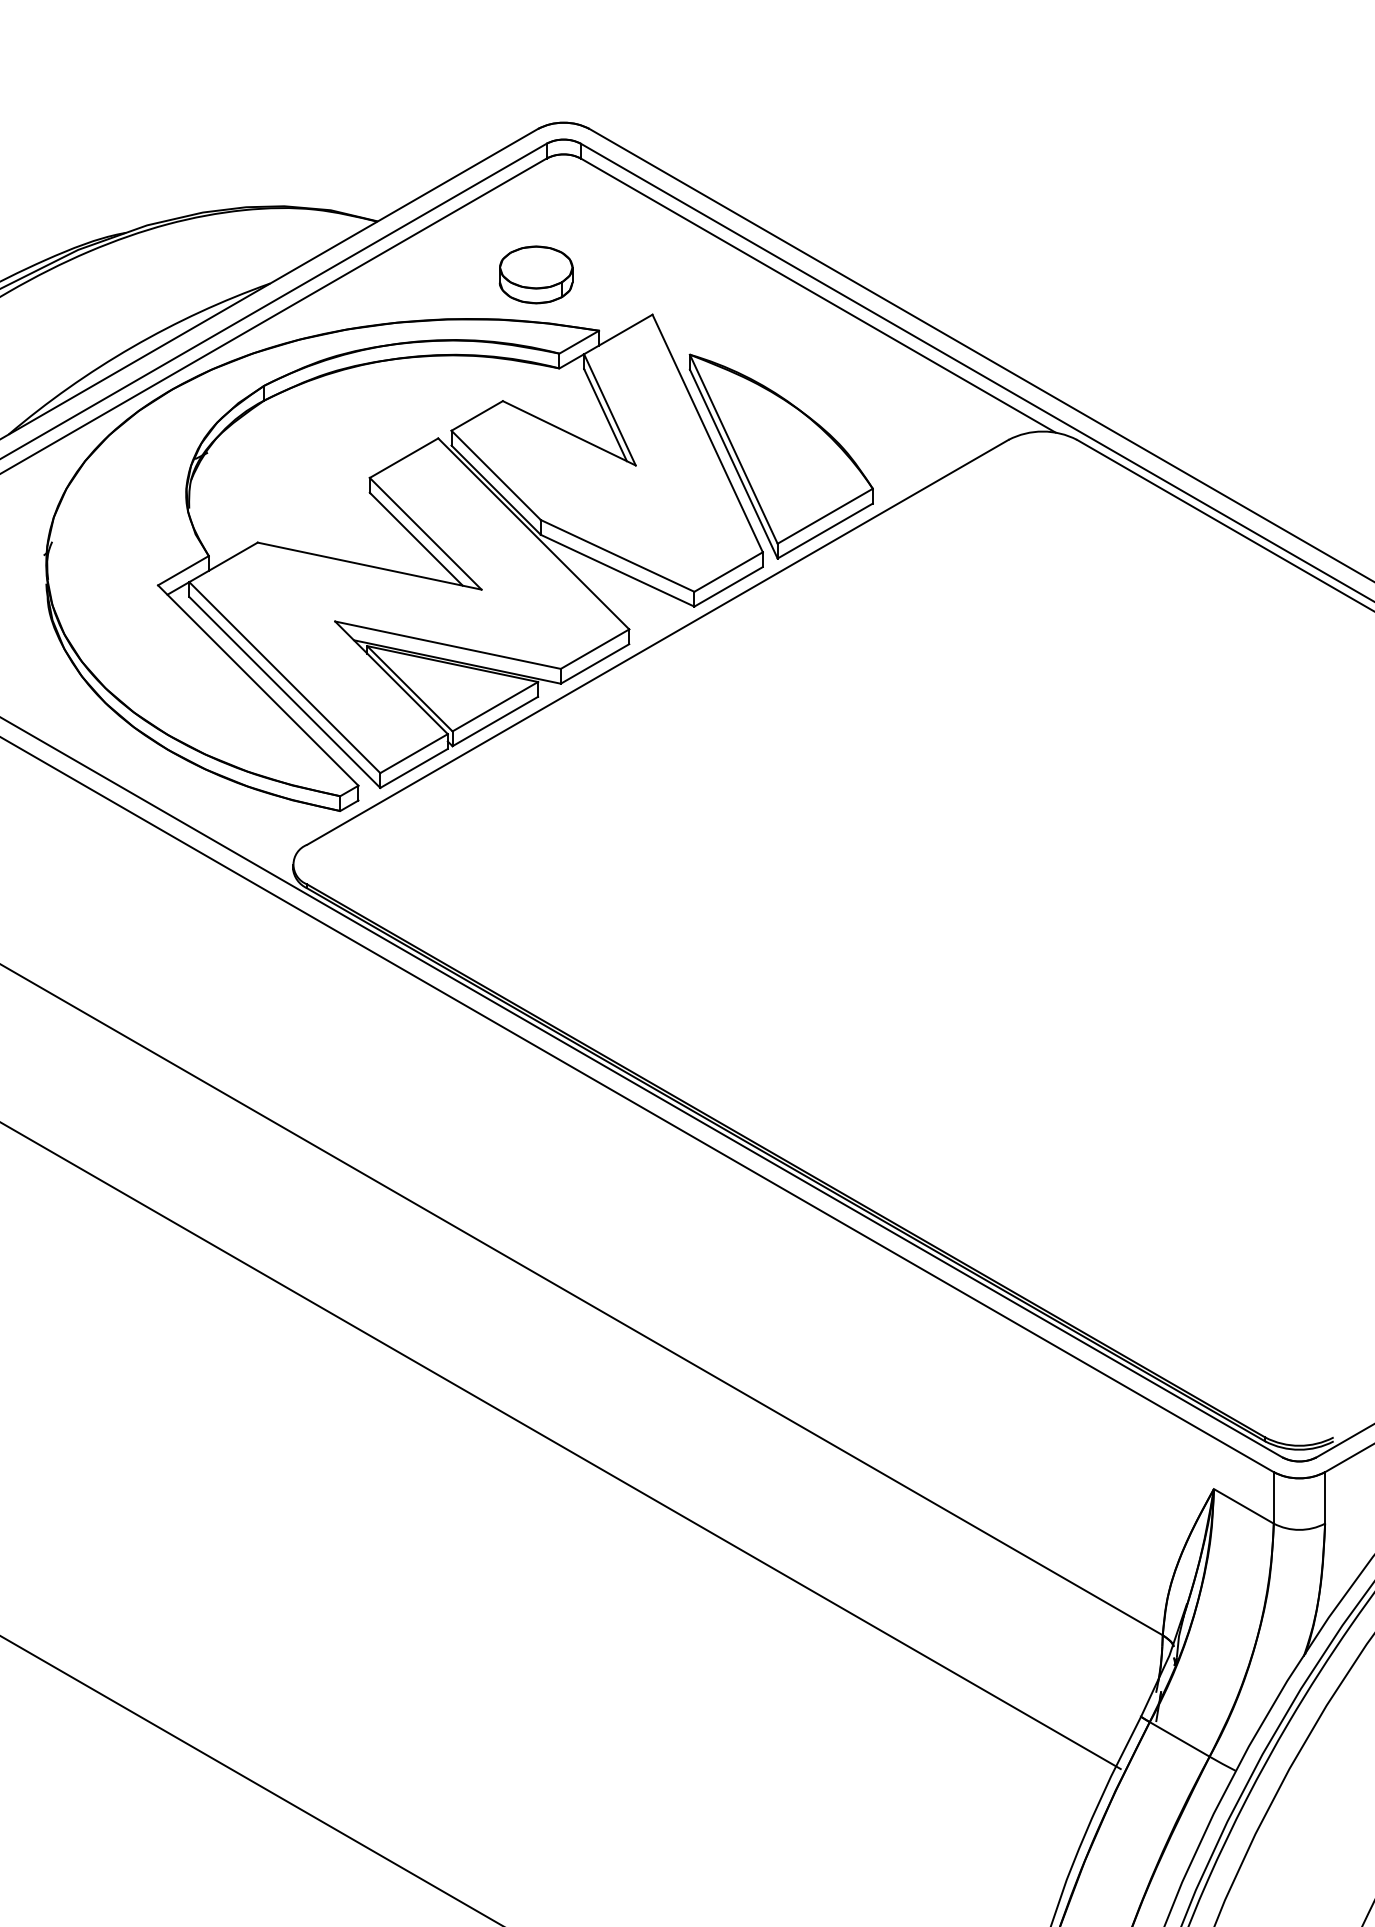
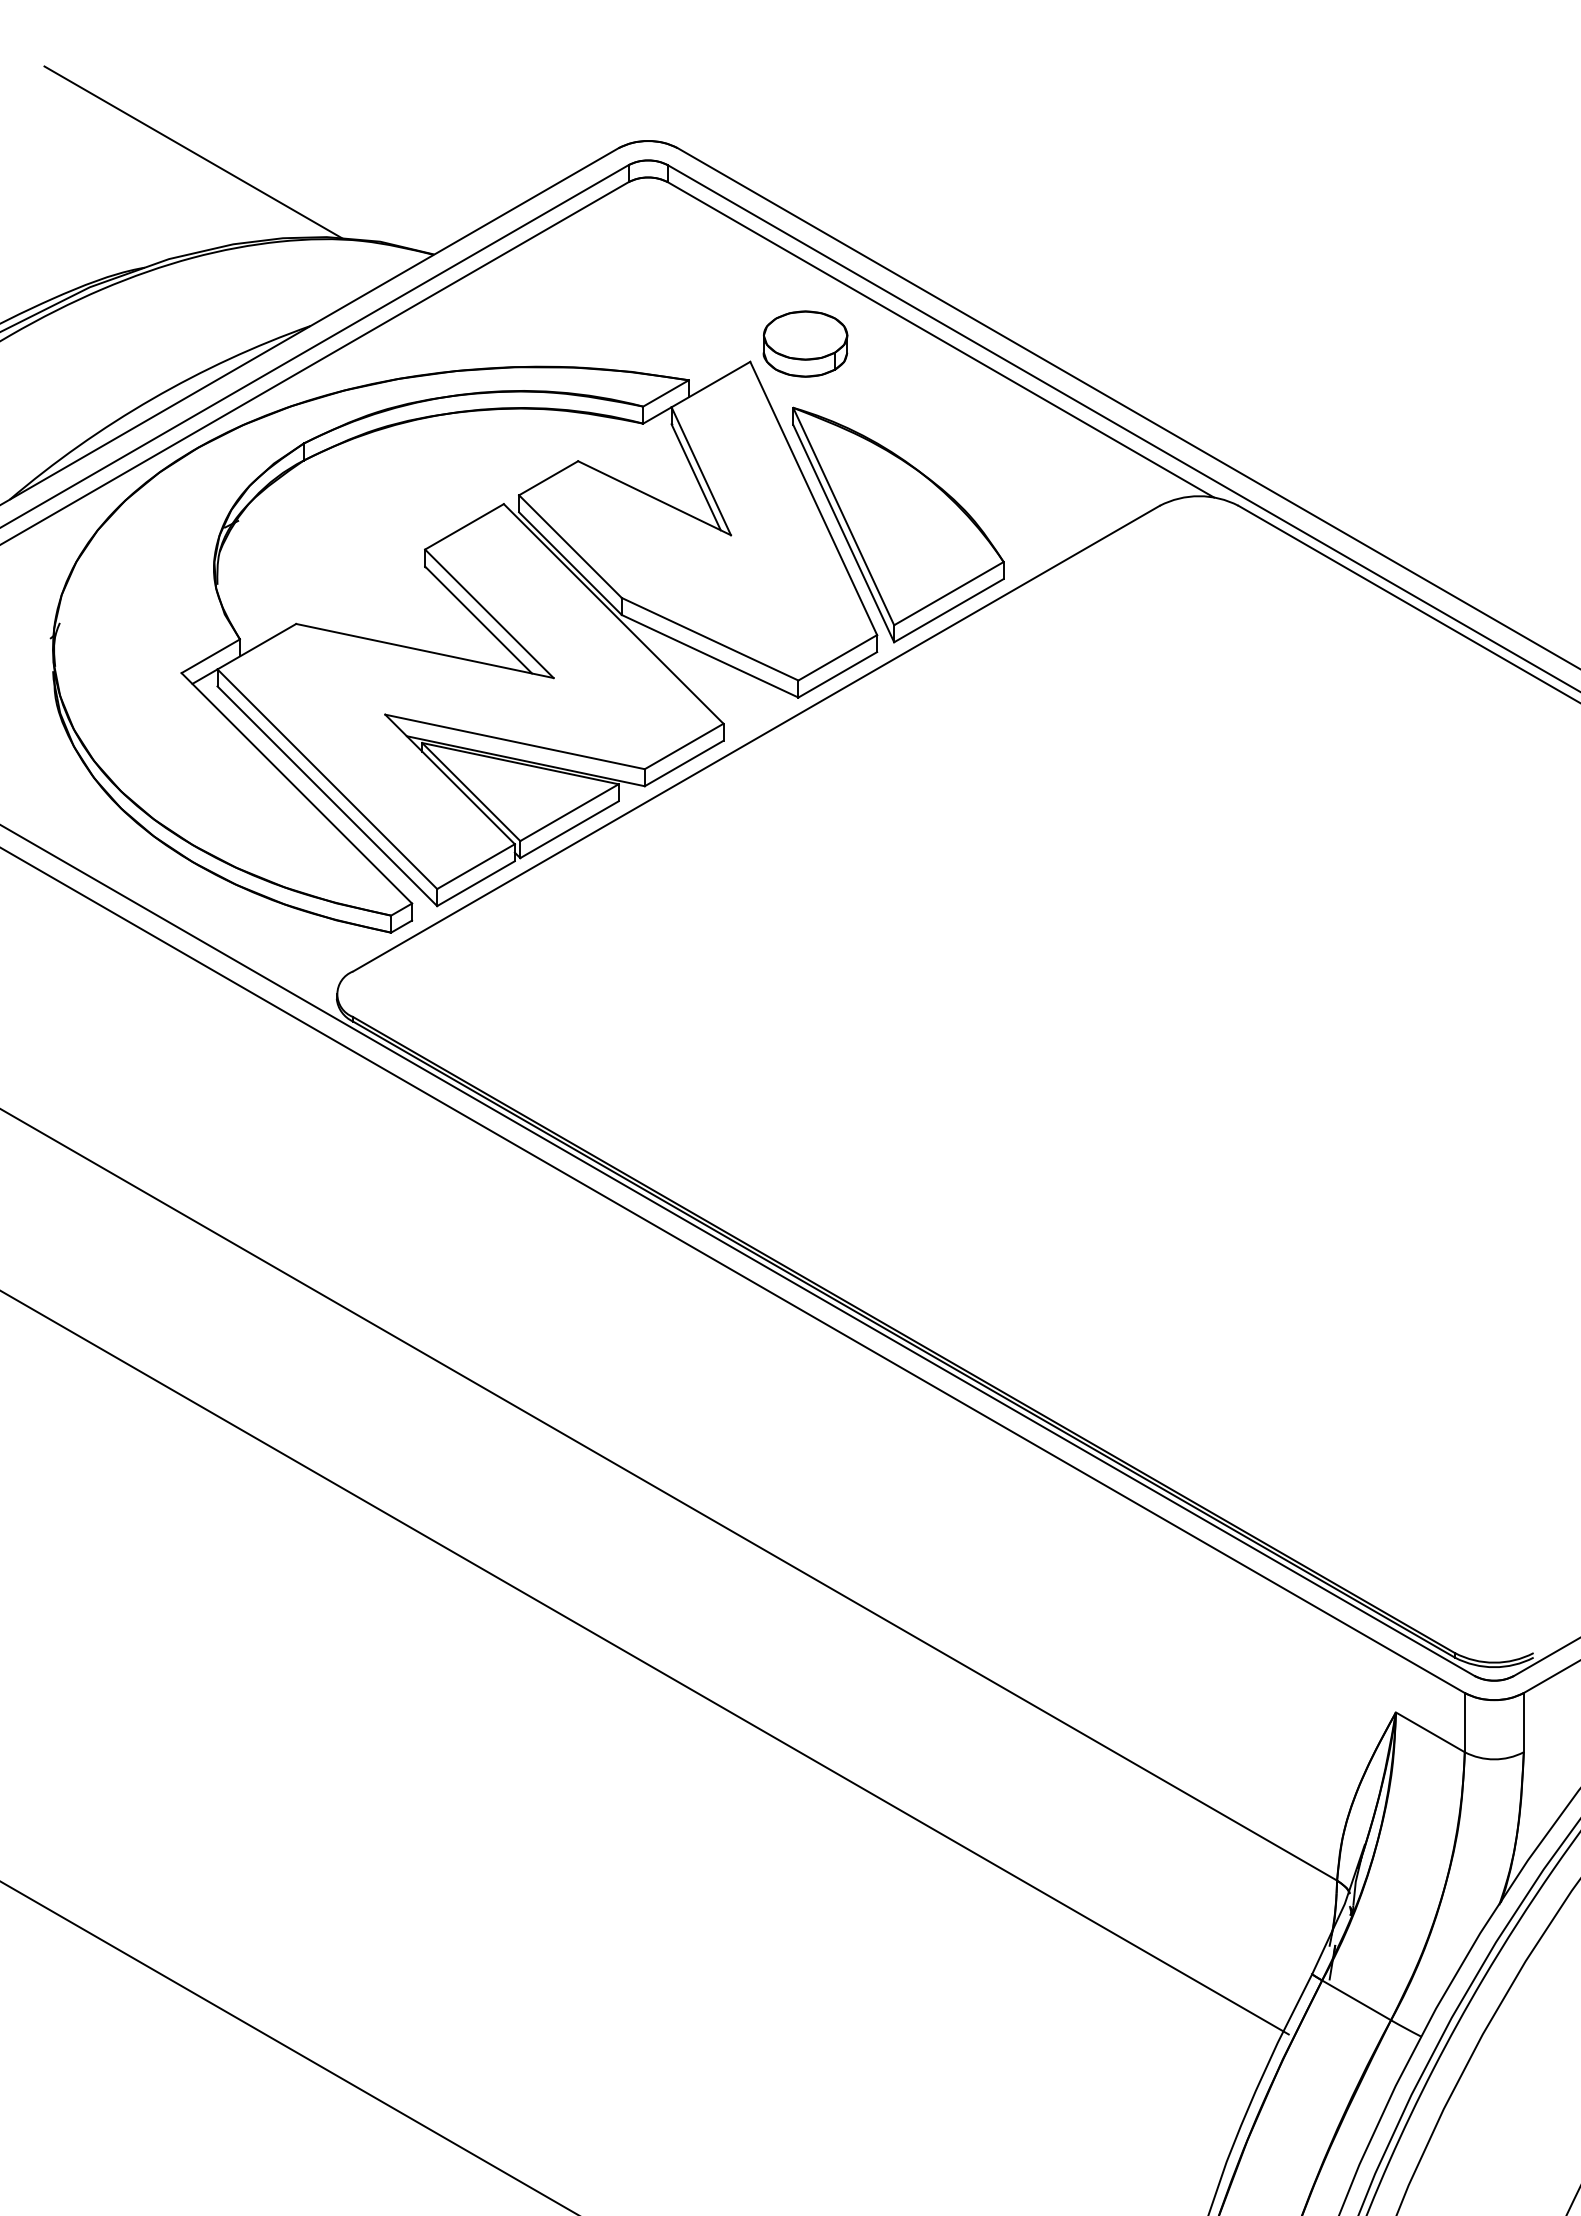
line: (168, 132) -> (193, 152), added
part: (536, 274) -> (805, 343), moved

